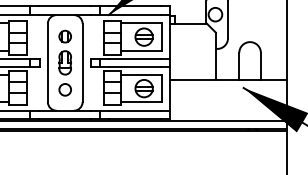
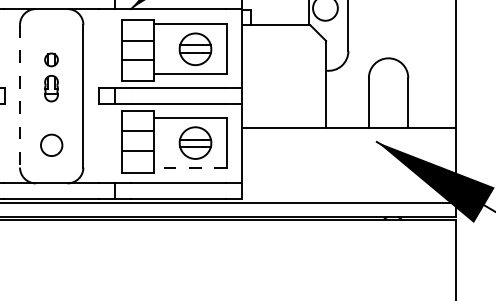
part: (64, 52) -> (50, 77), size x0.6
line: (47, 63) -> (19, 97), solid -> dashed
line: (140, 102) -> (188, 168), solid -> dashed

